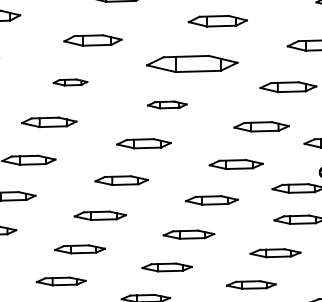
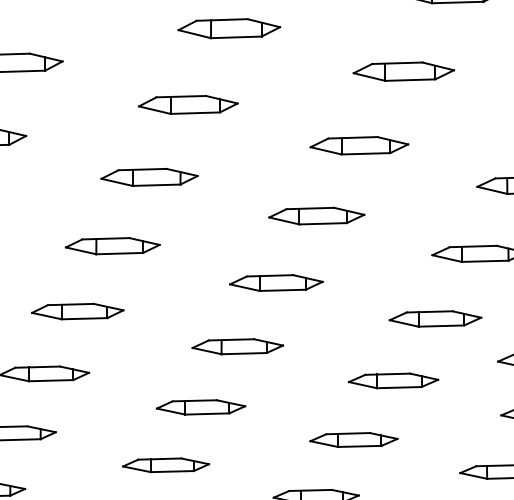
part: (191, 64) -> (358, 146), size x0.62
part: (70, 82) -> (149, 177), size x1.67
part: (166, 104) -> (315, 215), size x1.43

